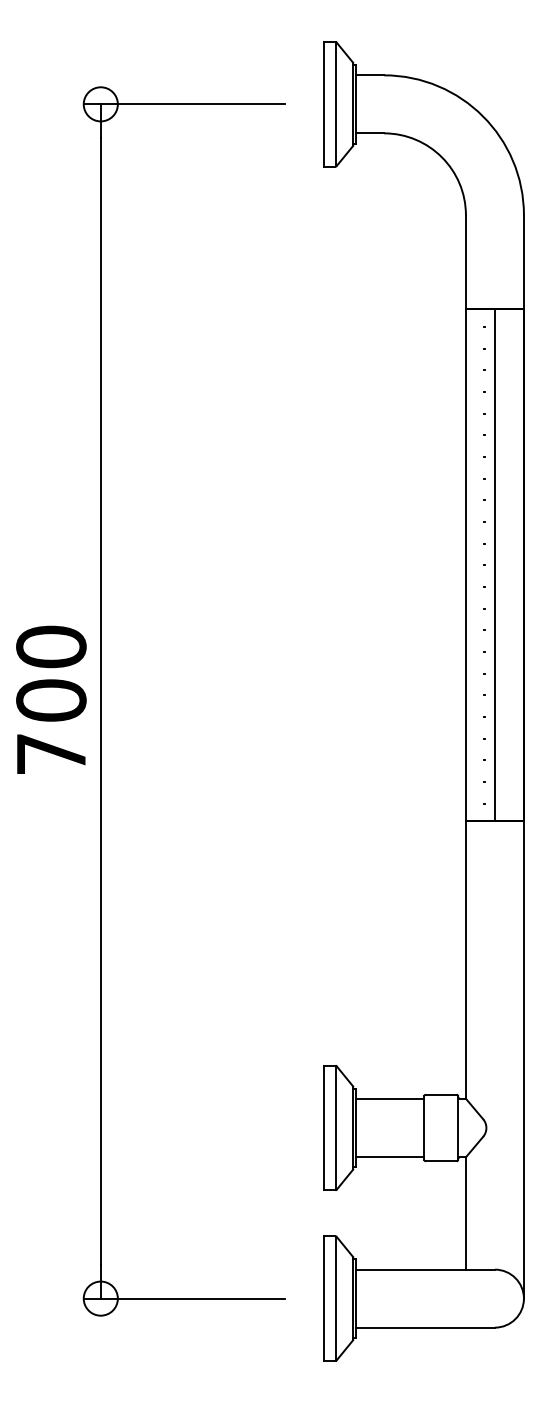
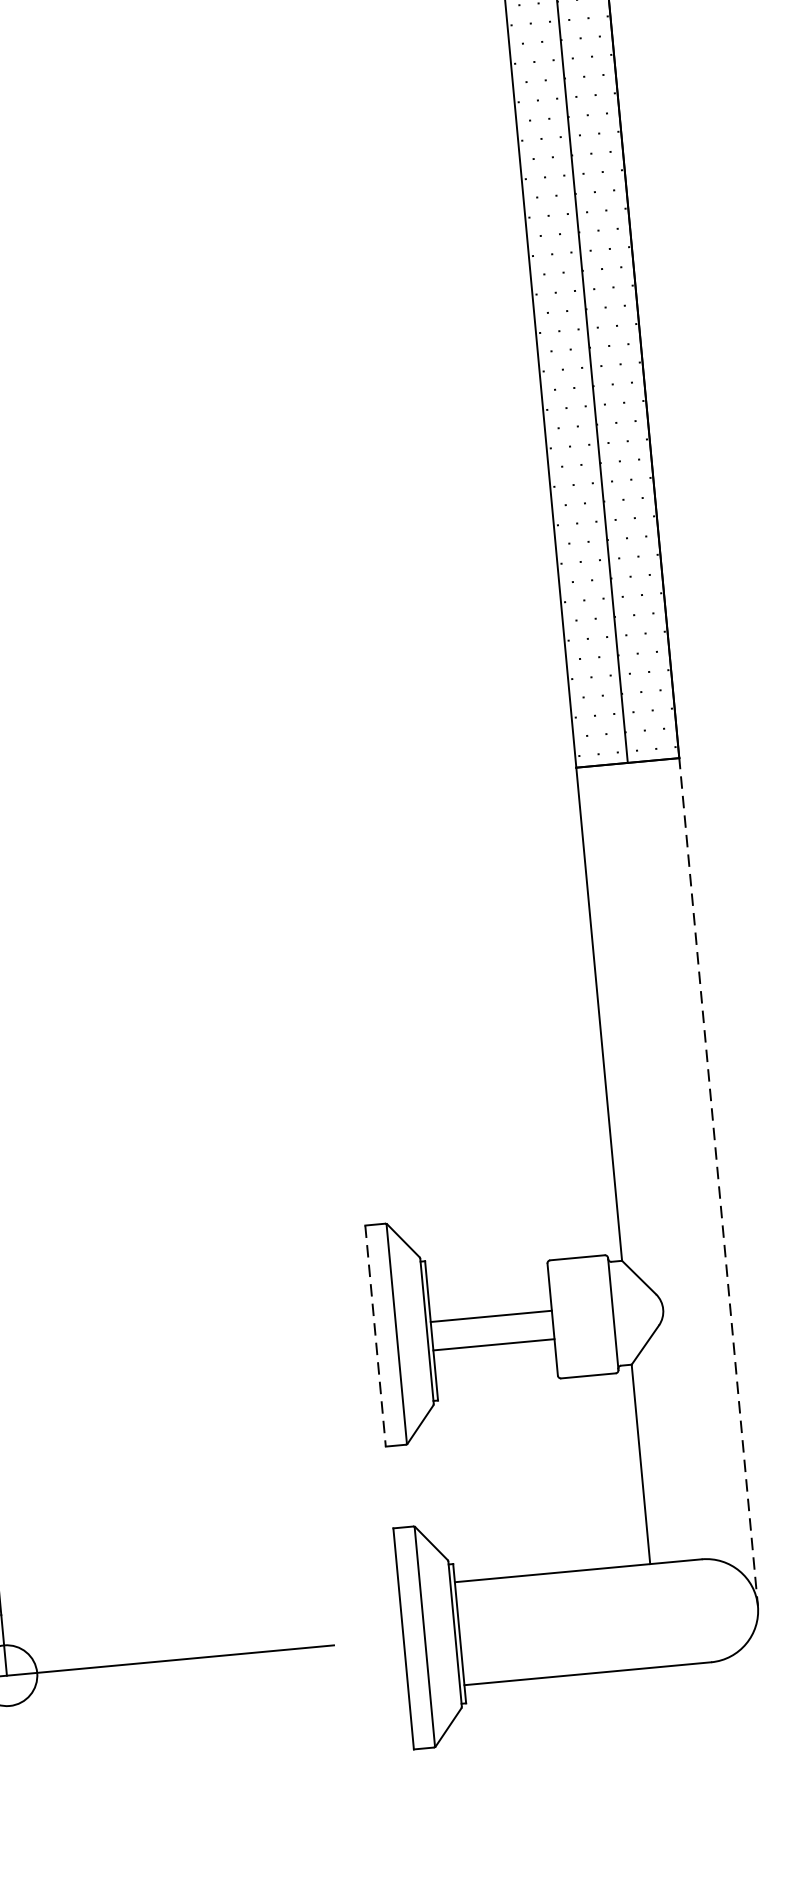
line: (523, 1059) -> (717, 1181), solid -> dashed
line: (389, 1099) -> (490, 1317), moved
line: (324, 1128) -> (375, 1336), solid -> dashed
line: (389, 1157) -> (493, 1345), moved

